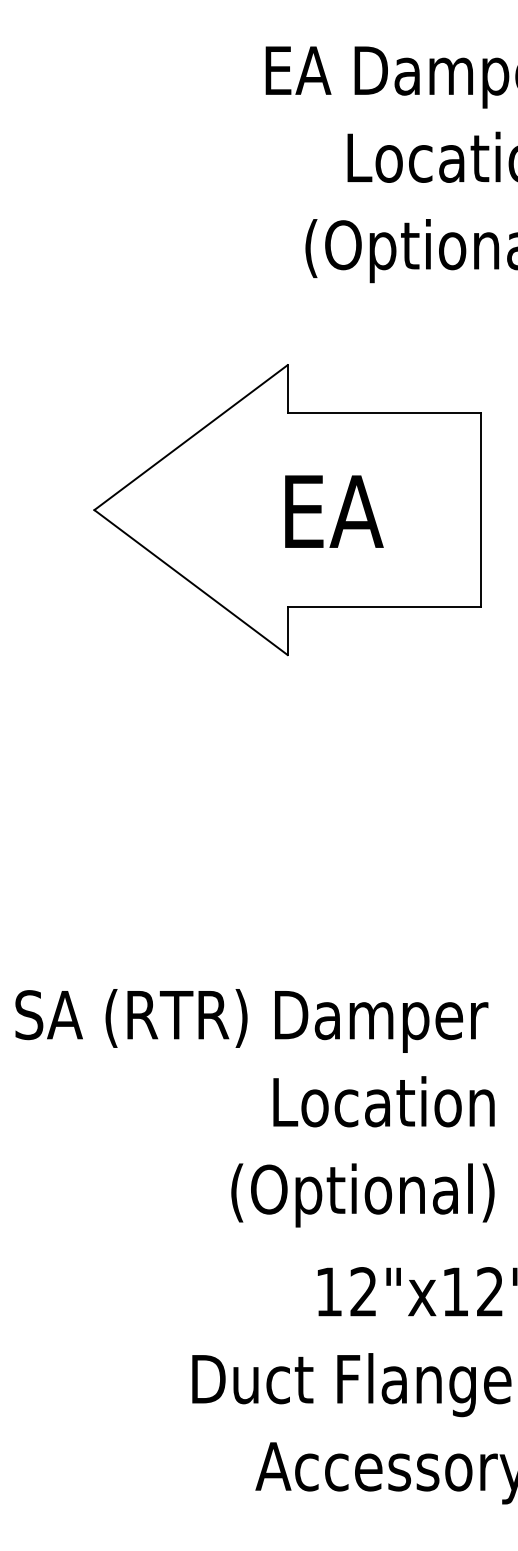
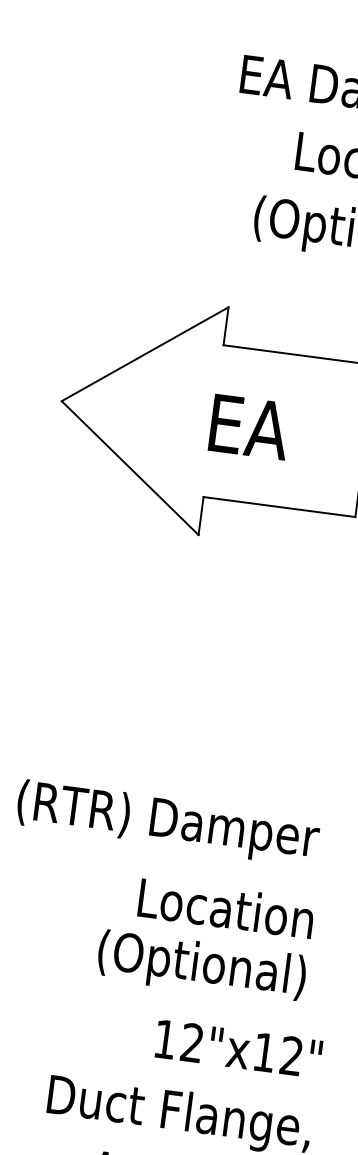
text: (383, 1101) -> (225, 908), moved

